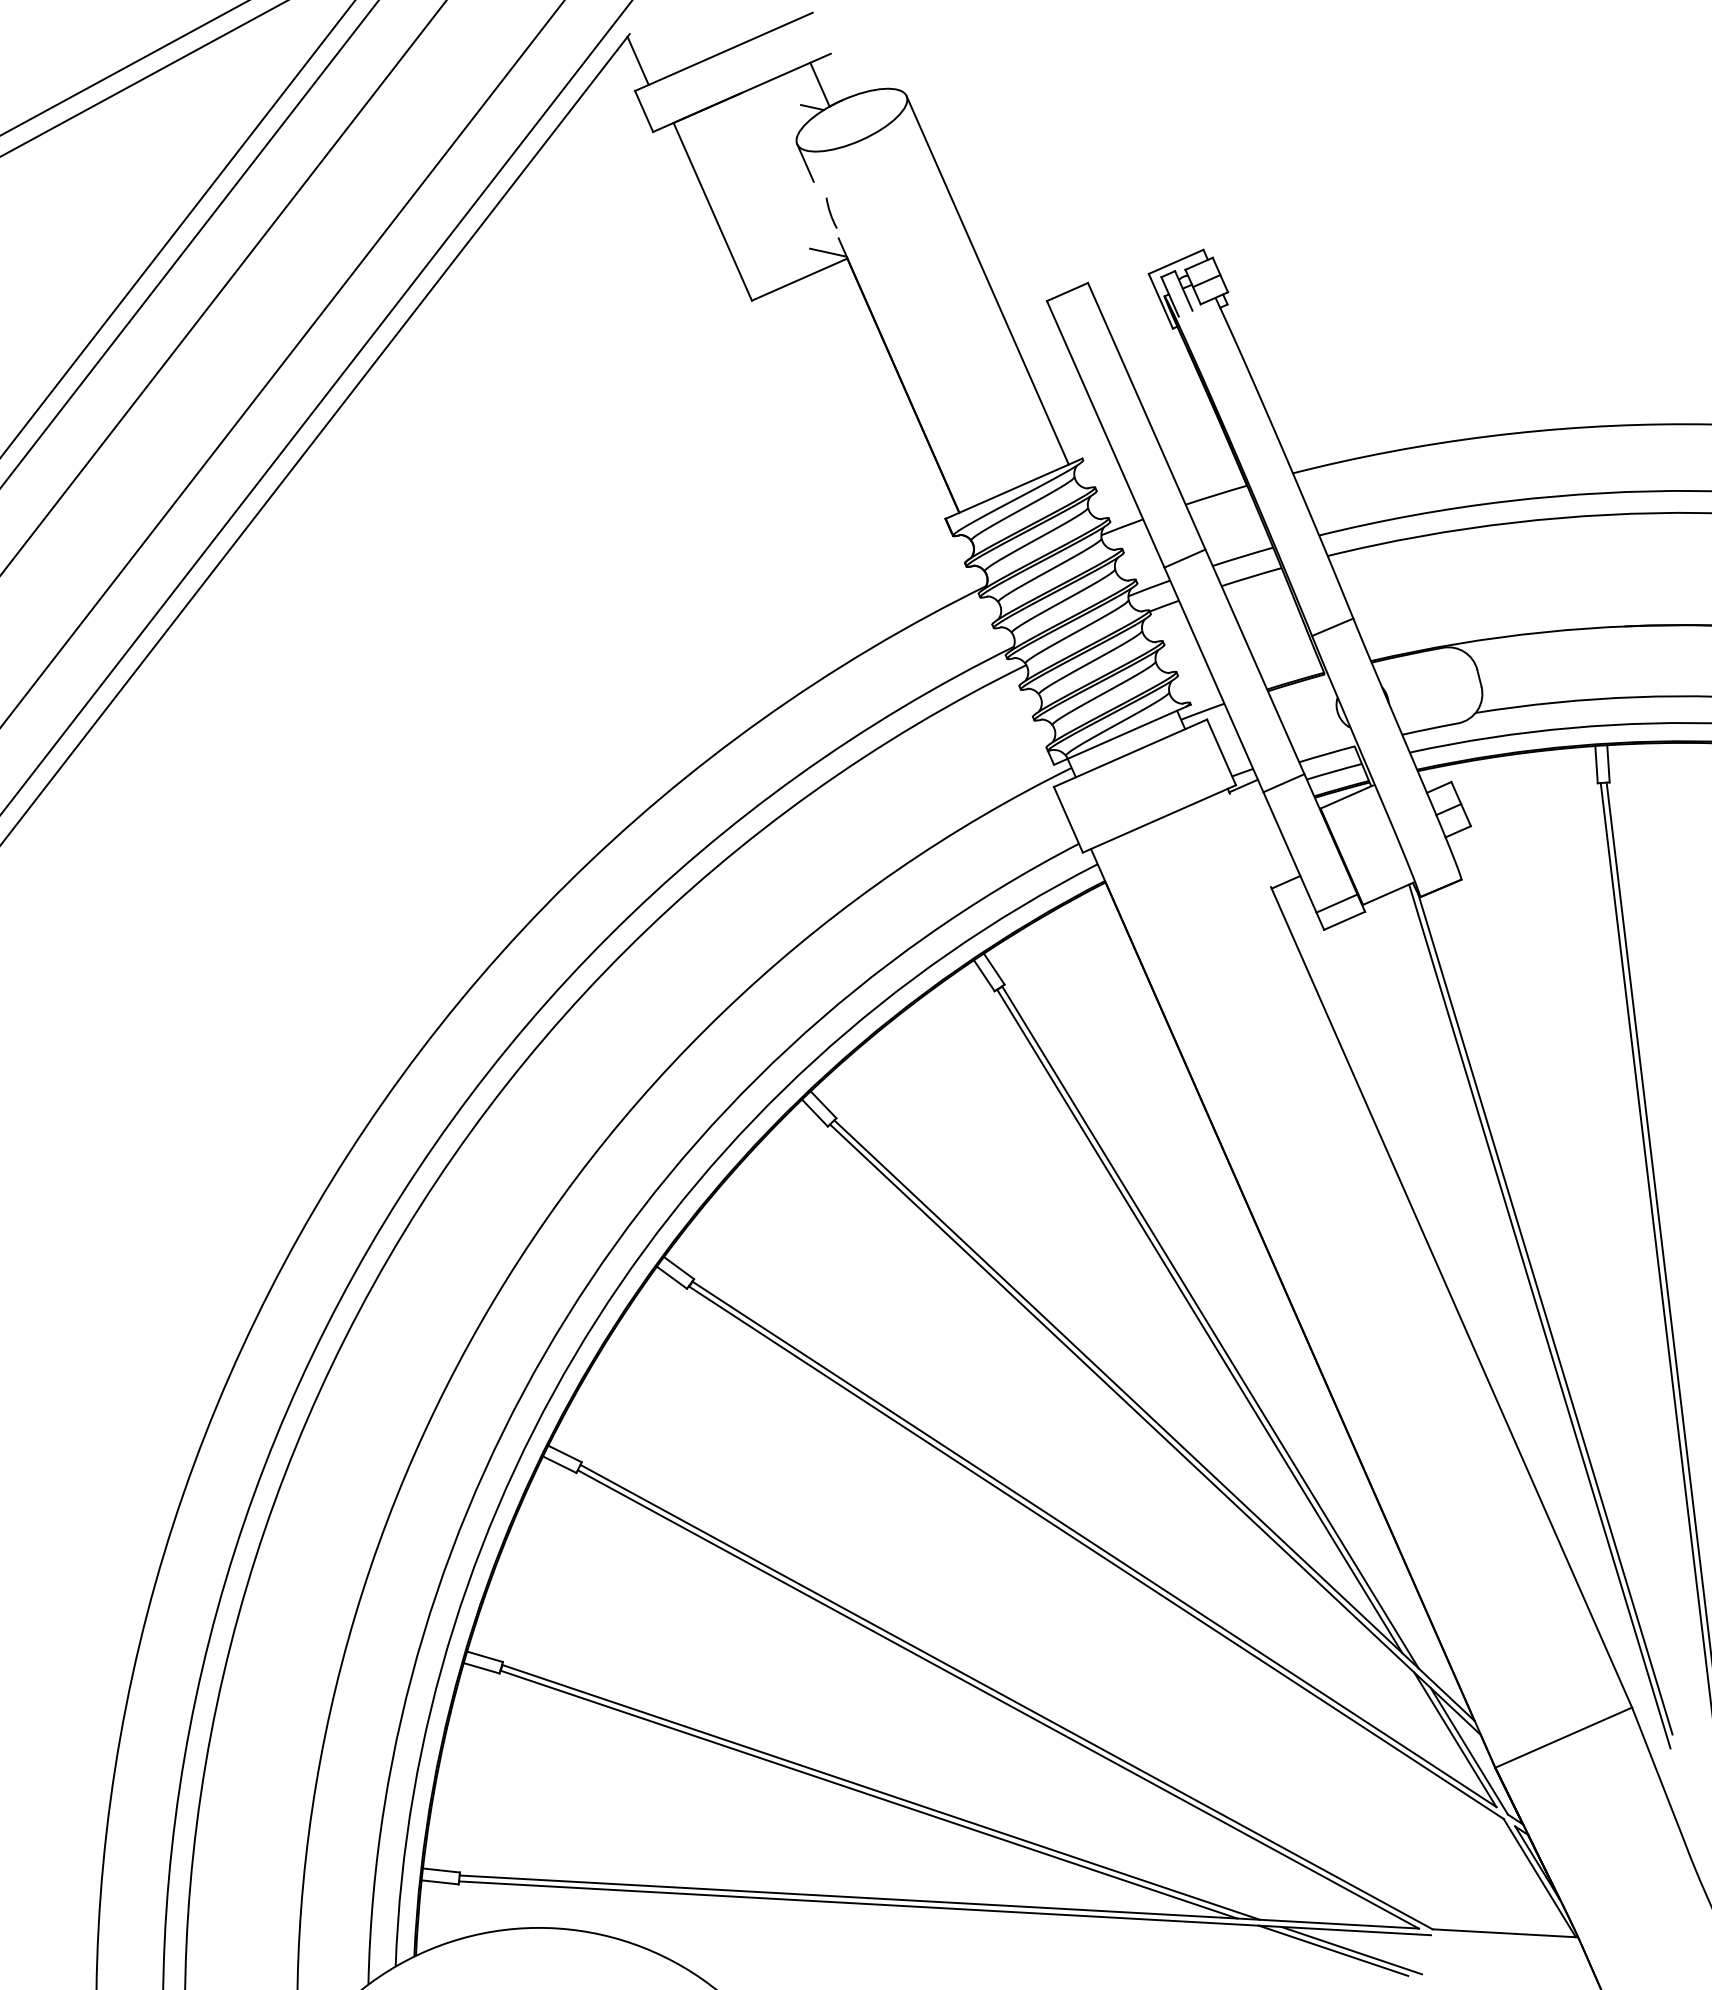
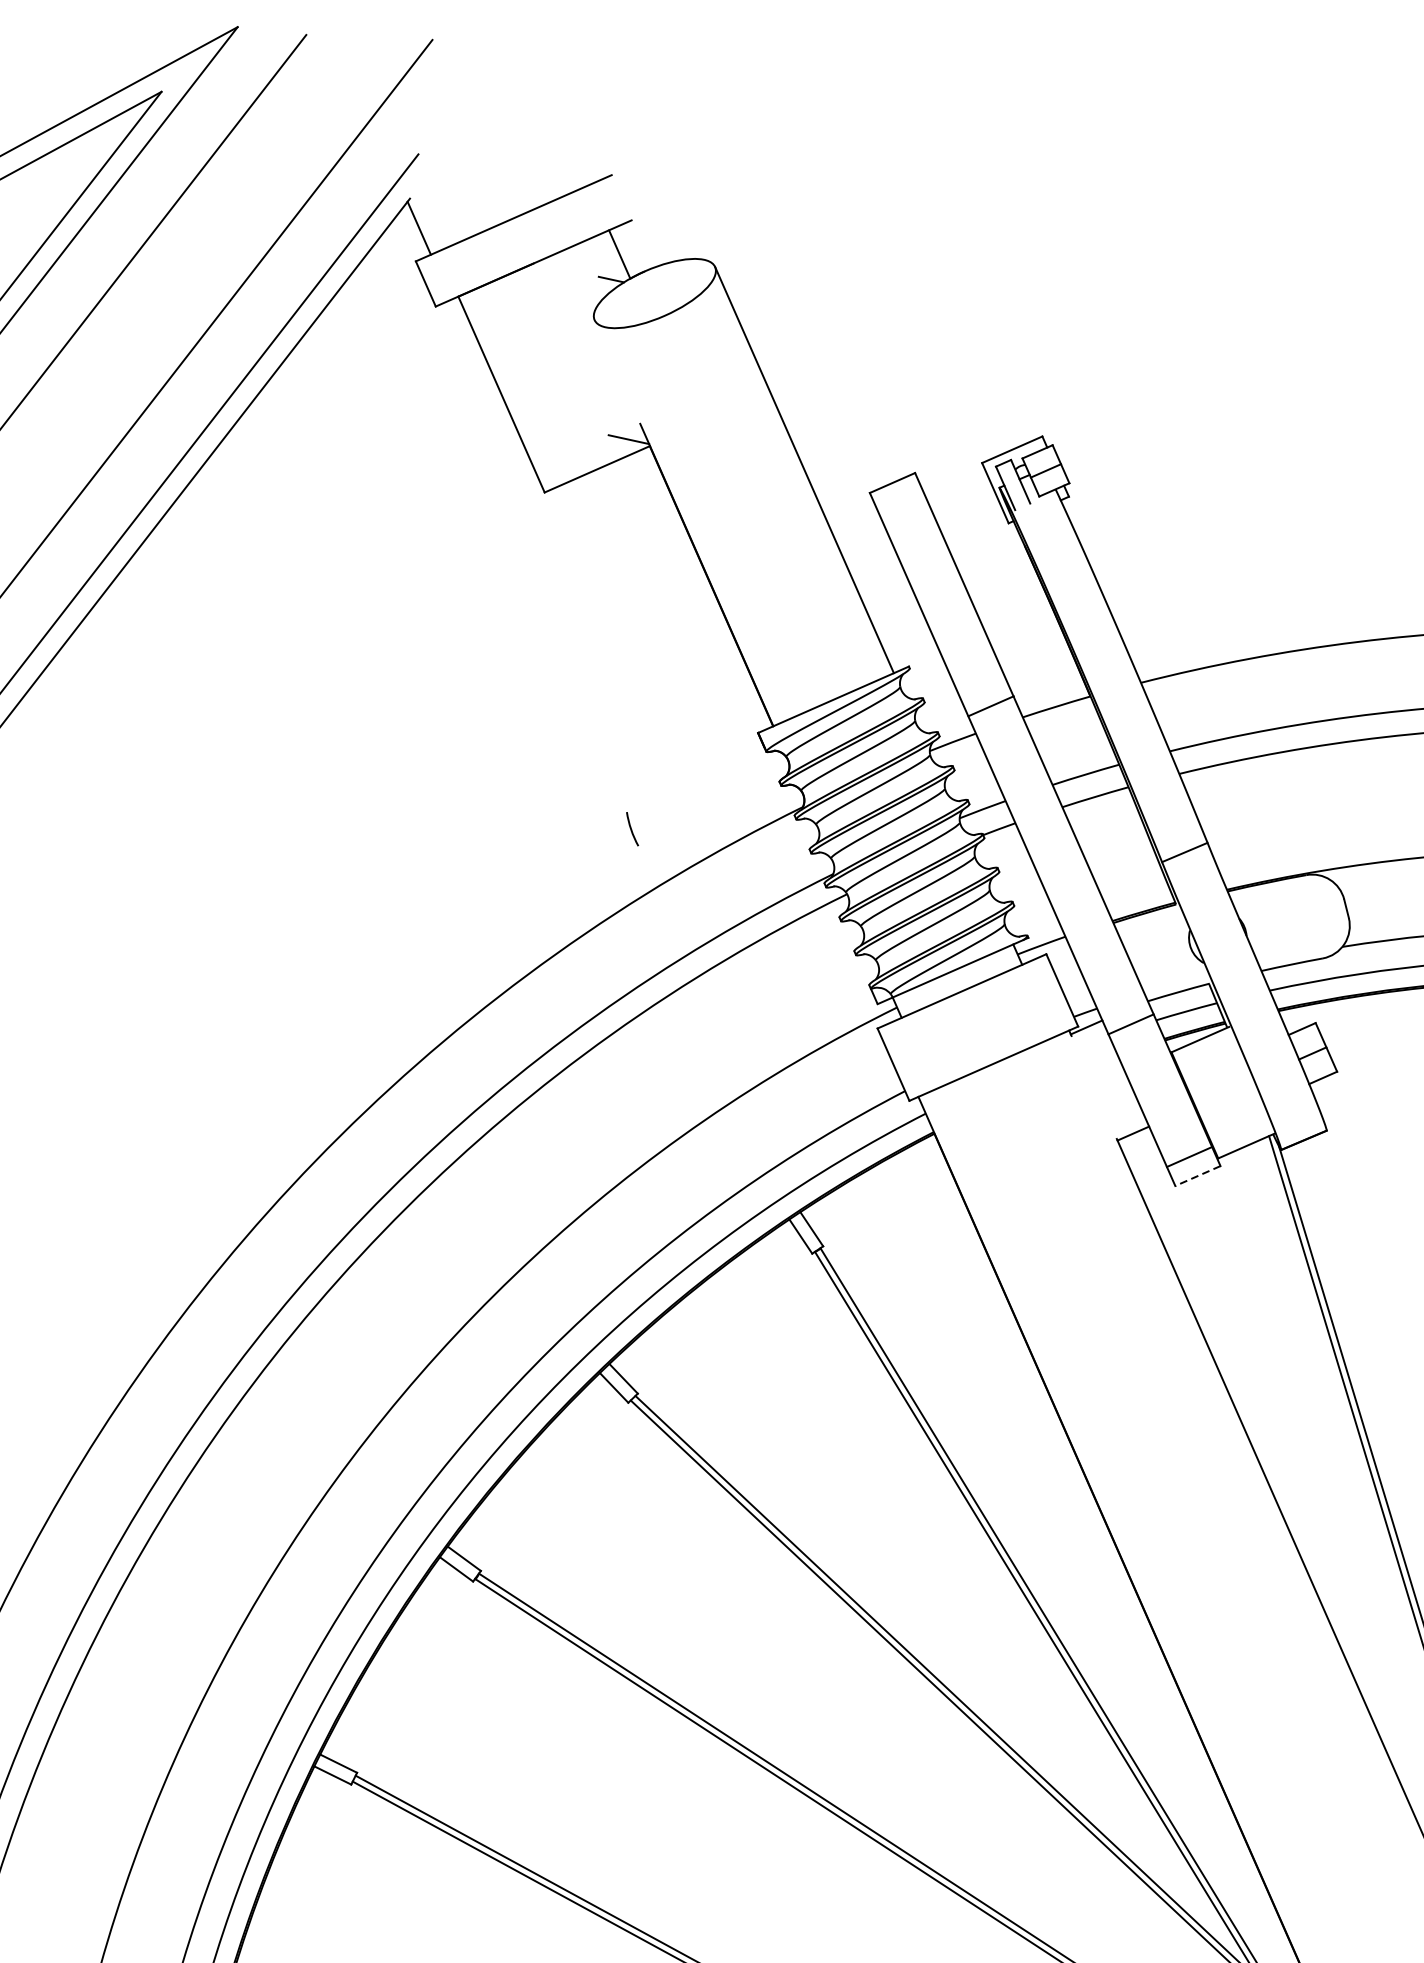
line: (805, 162) -> (603, 340), removed
curve: (831, 212) -> (632, 828), moved
line: (1184, 558) -> (990, 706), moved
line: (1344, 921) -> (1197, 1176), solid -> dashed

